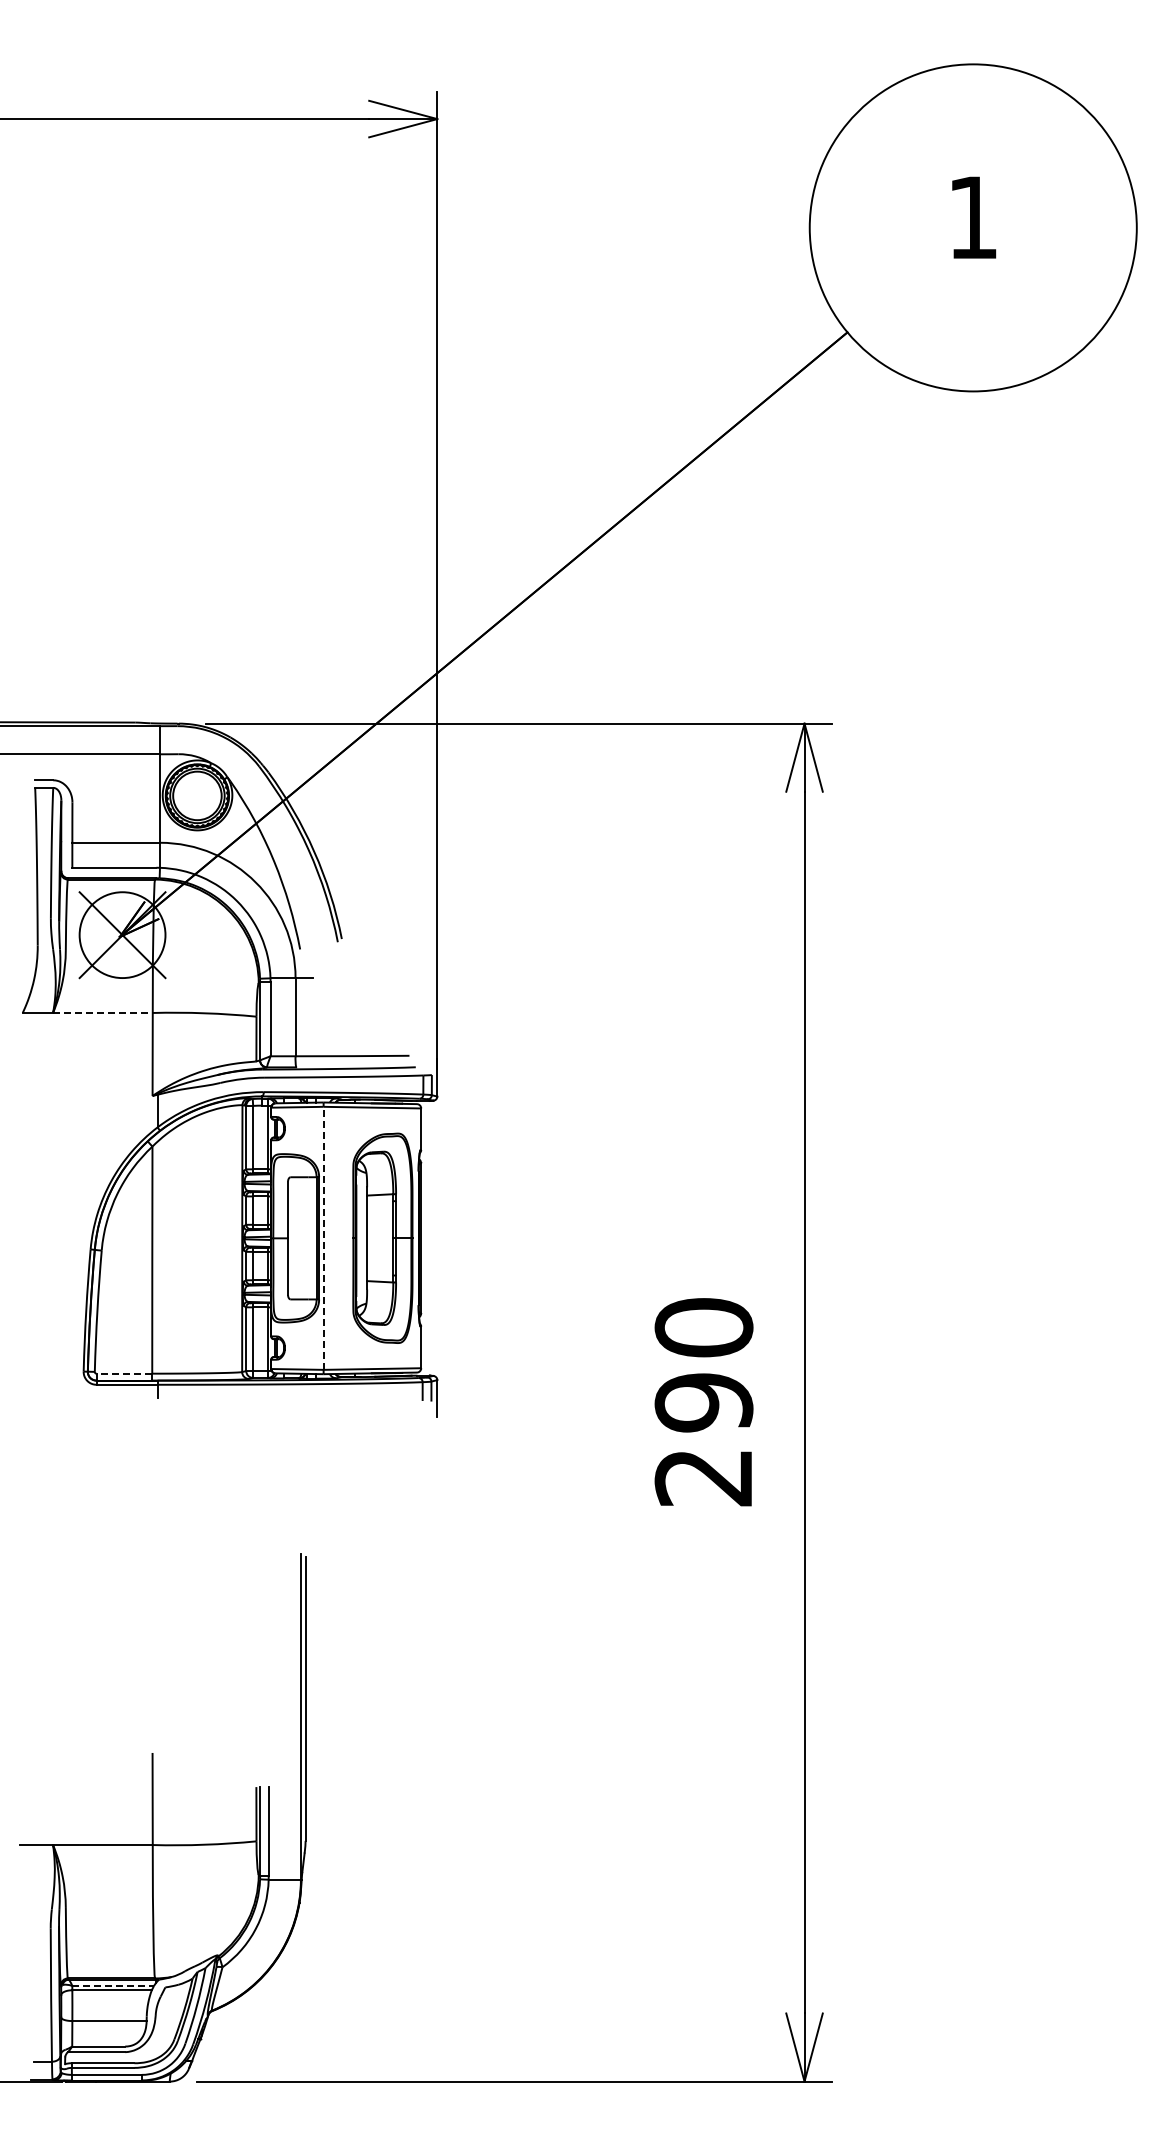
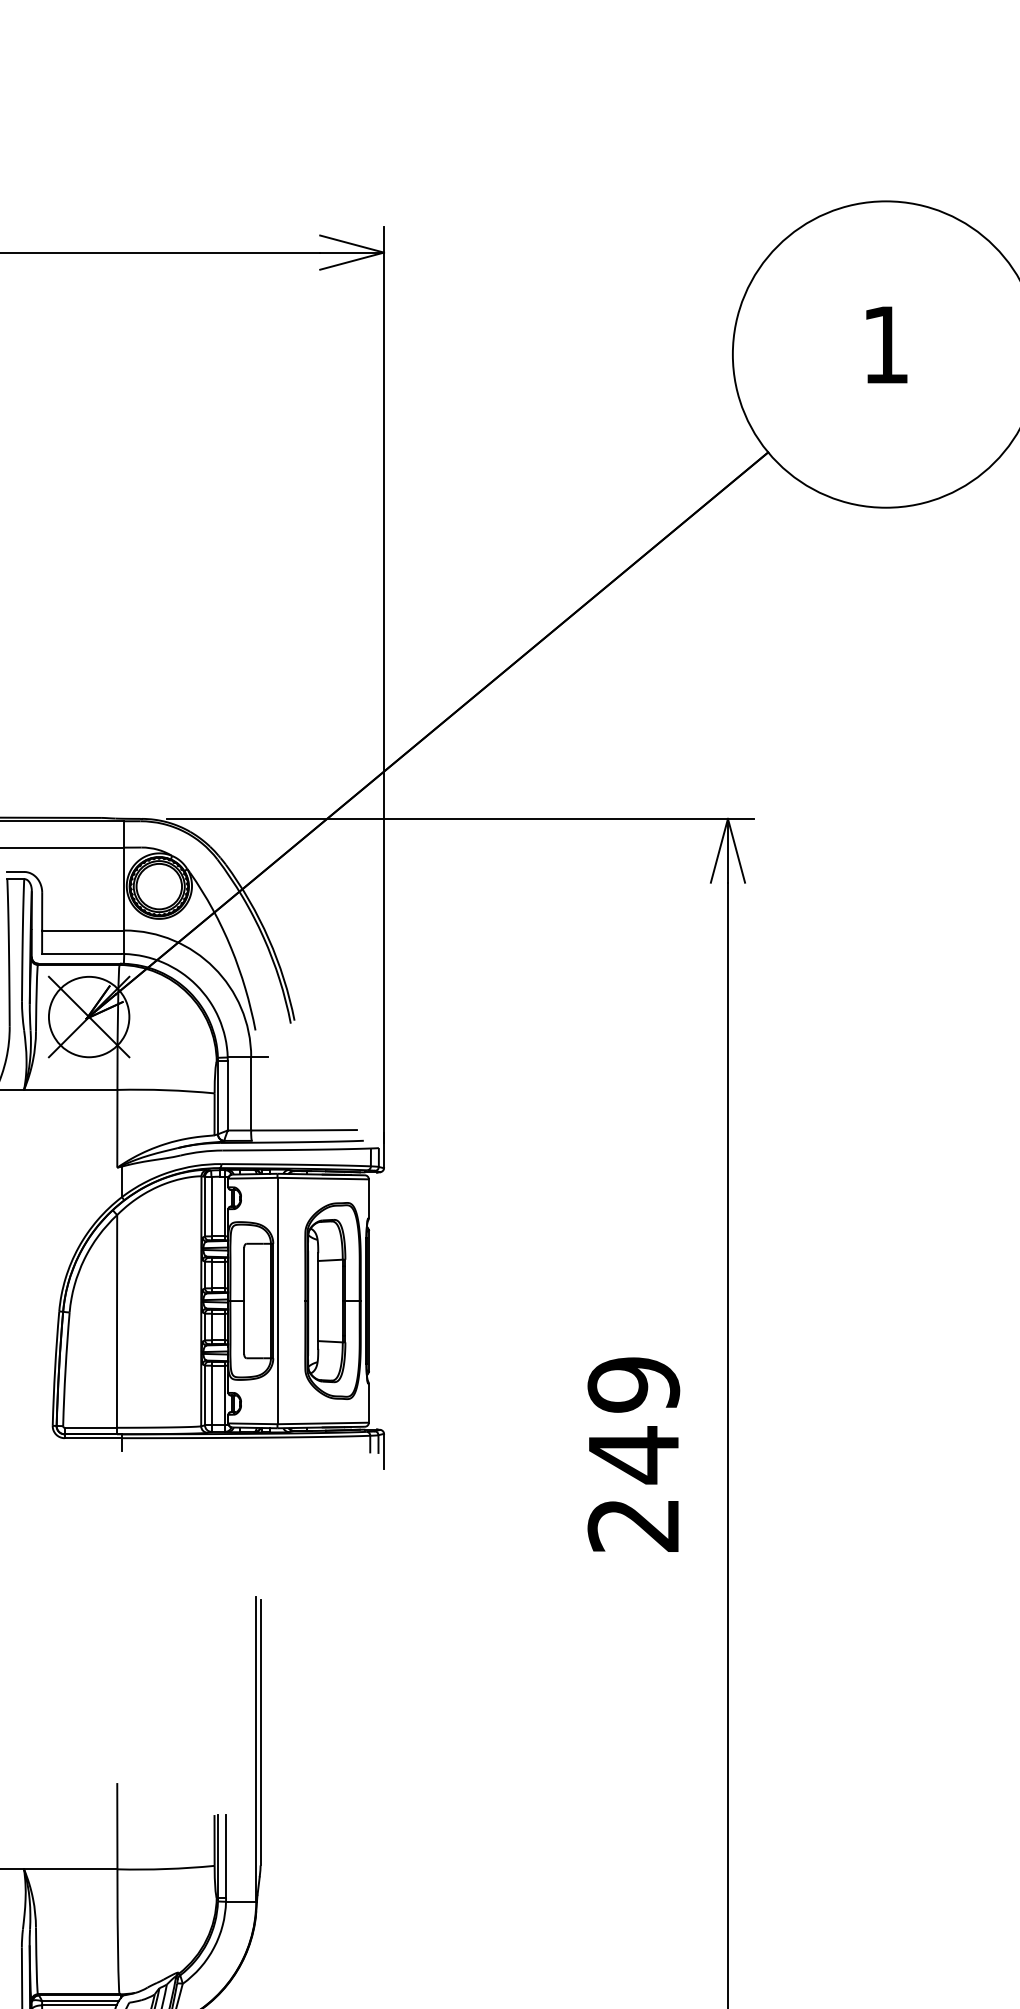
line: (102, 1012) -> (70, 1089), dashed -> solid
line: (323, 1238) -> (277, 1301), dashed -> solid
text: (703, 1366) -> (633, 1421), 290 -> 249
line: (124, 1373) -> (90, 1427), dashed -> solid
line: (113, 1985) -> (80, 2000), dashed -> solid

